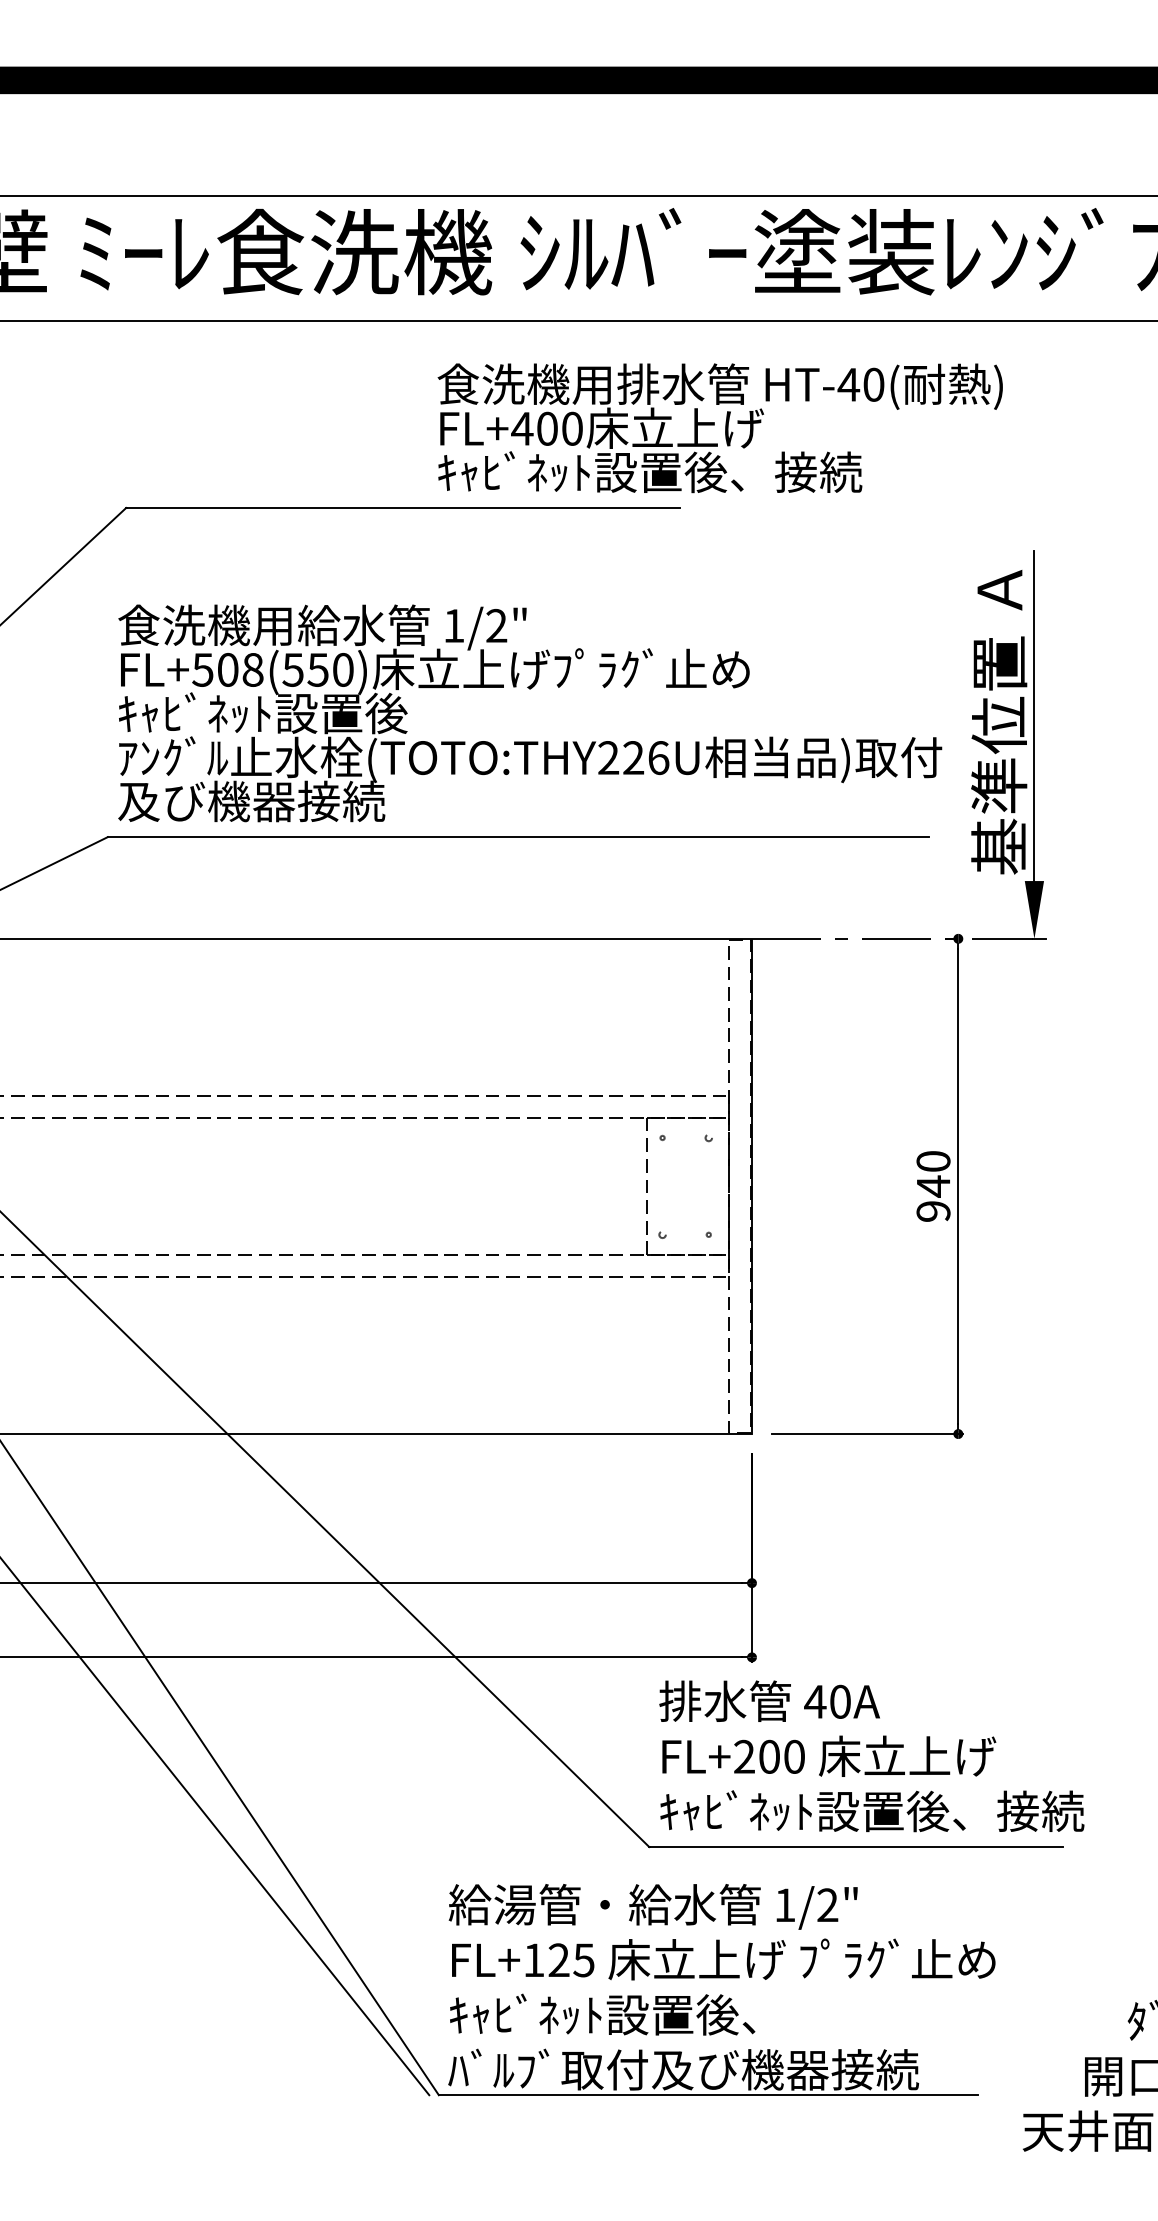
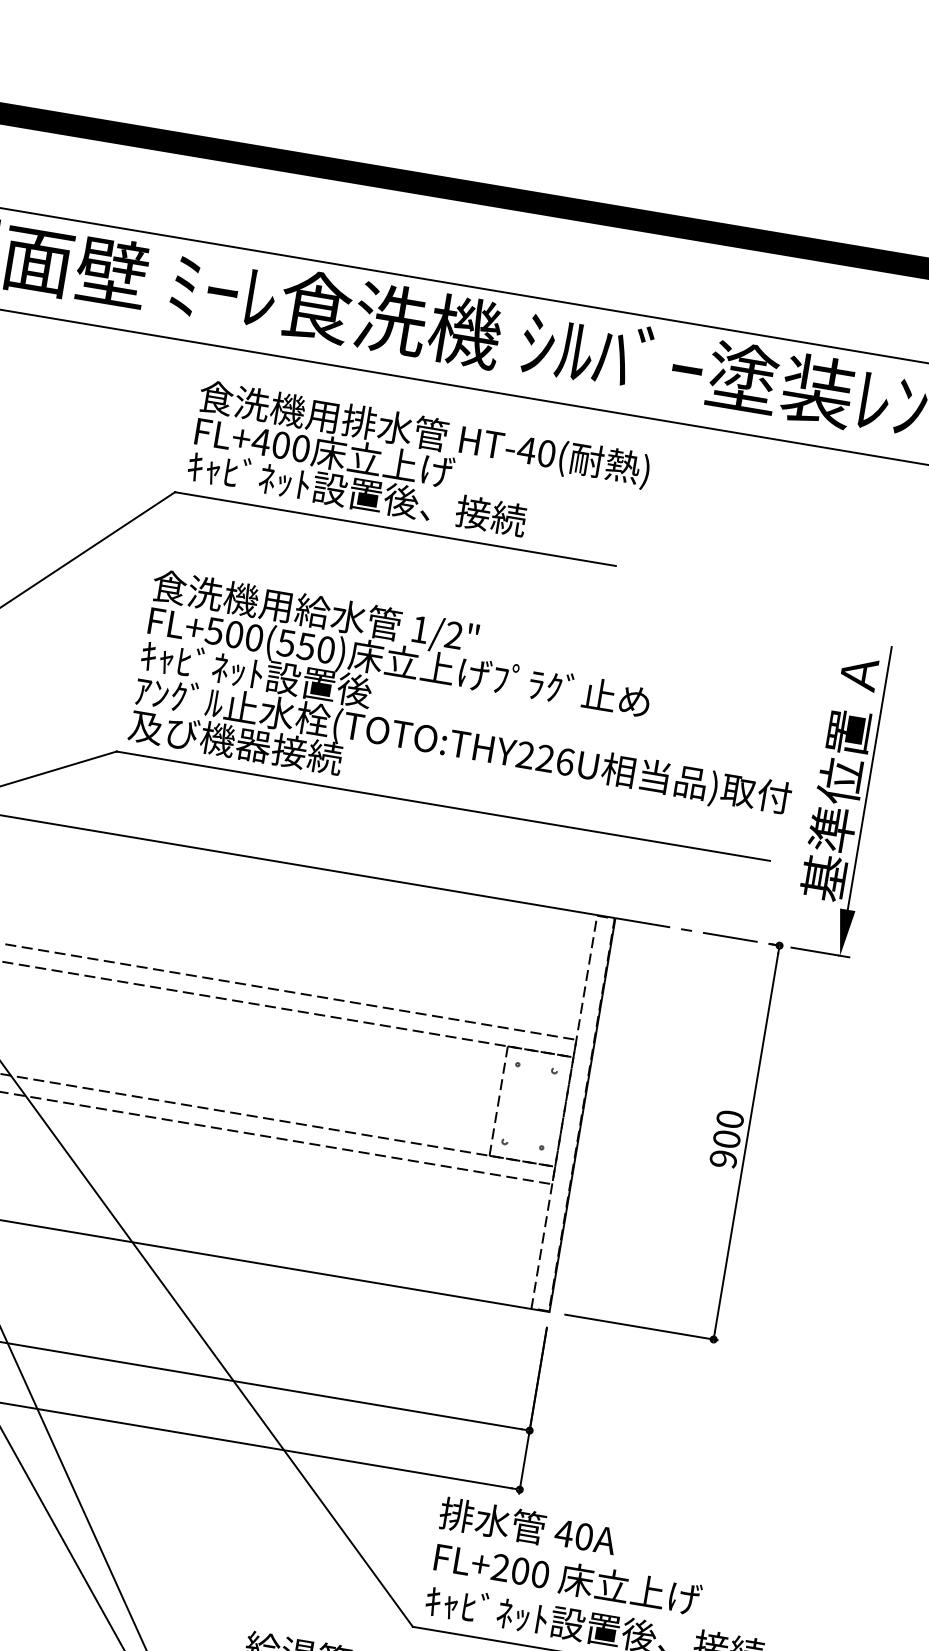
text: (719, 428) -> (418, 467), moved
text: (252, 669) -> (254, 637), FL+508(550) -> FL+500(550)
text: (933, 1186) -> (726, 1139), 940 -> 900

